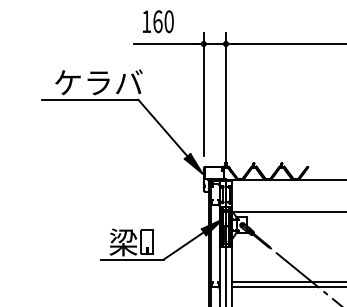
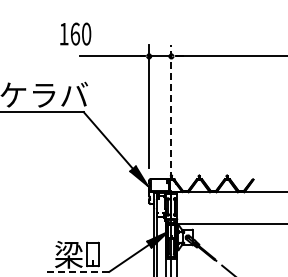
text: (158, 21) -> (75, 33), moved
line: (226, 99) -> (171, 111), solid -> dashed
line: (133, 259) -> (78, 271), solid -> dashed

